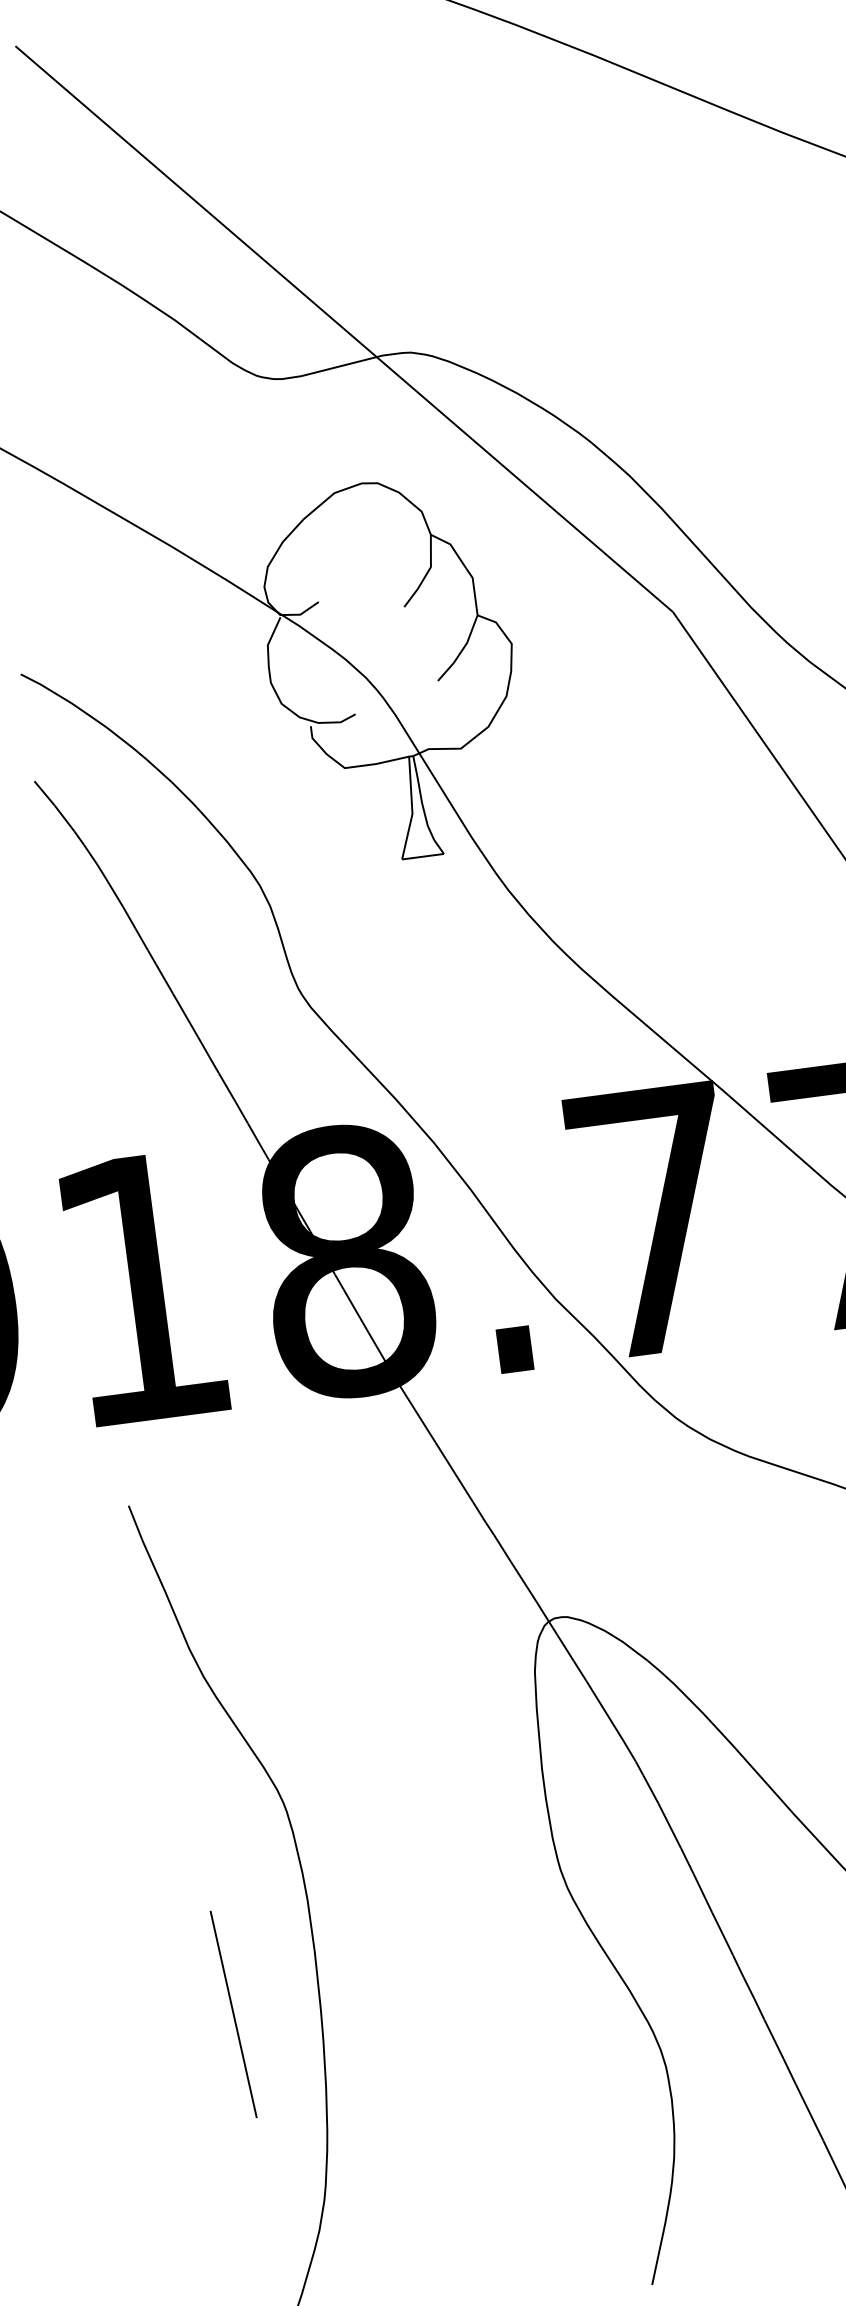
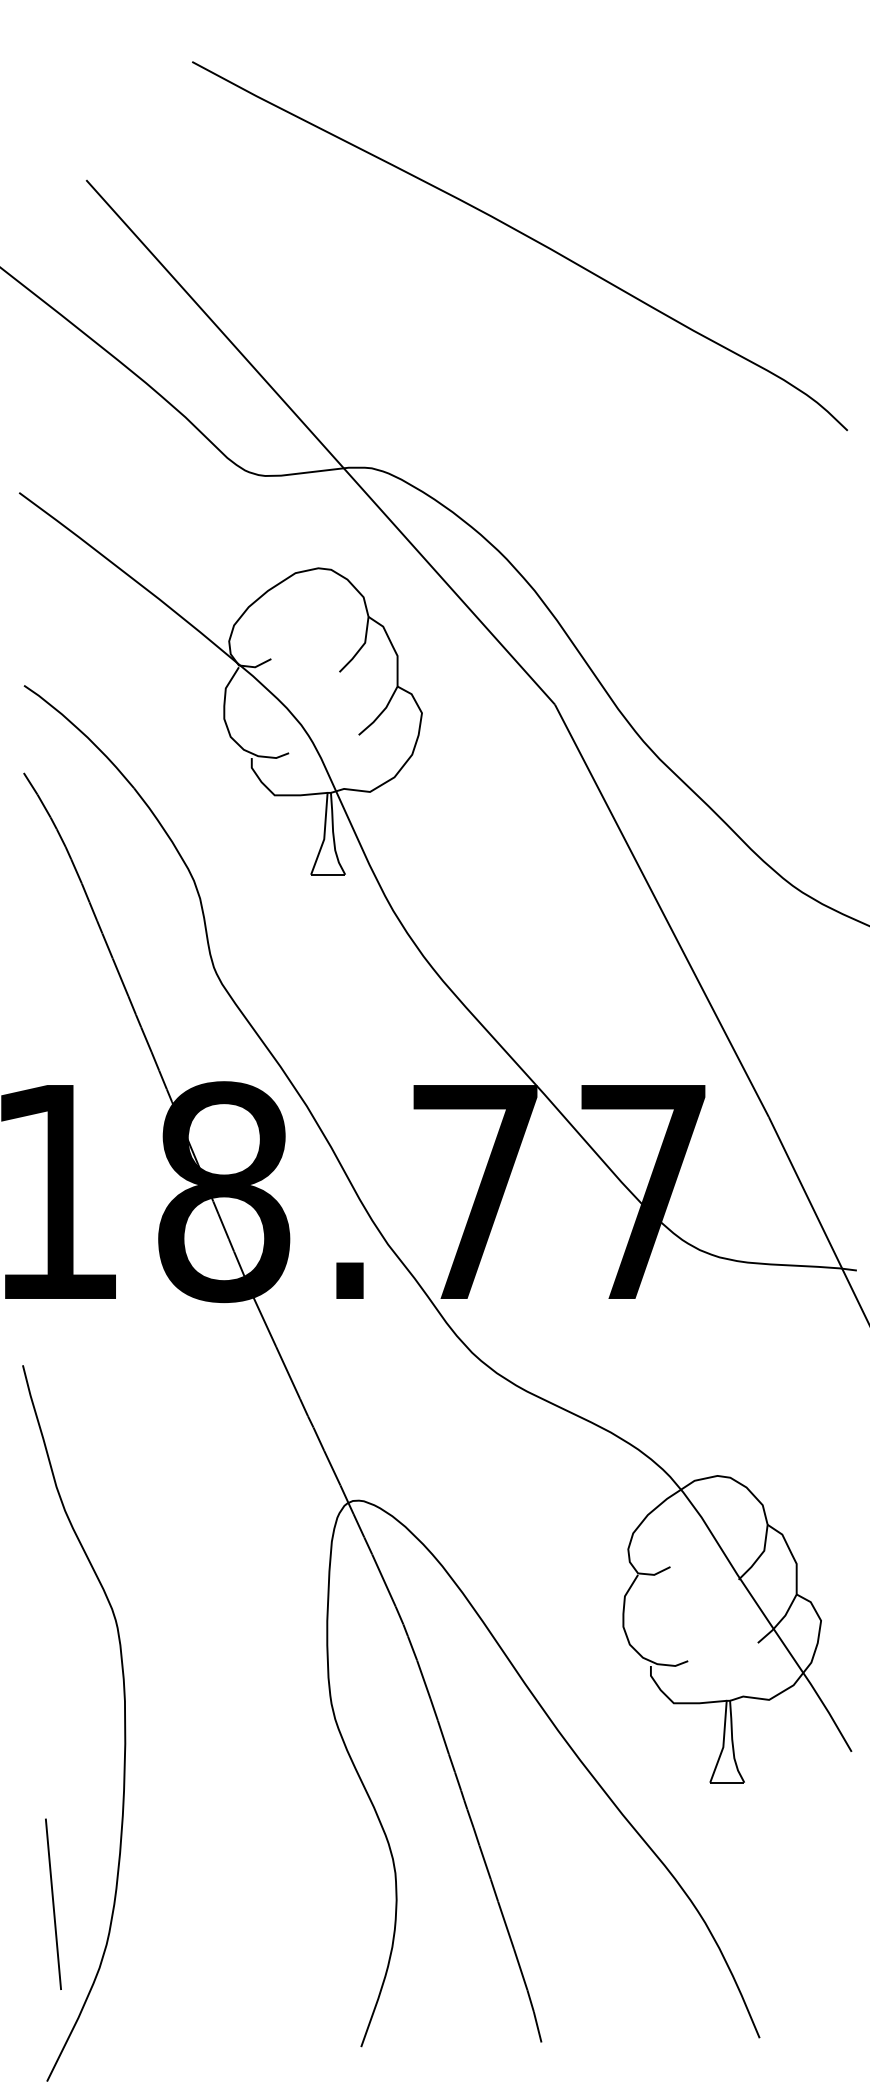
line: (233, 2013) -> (53, 1903), moved

